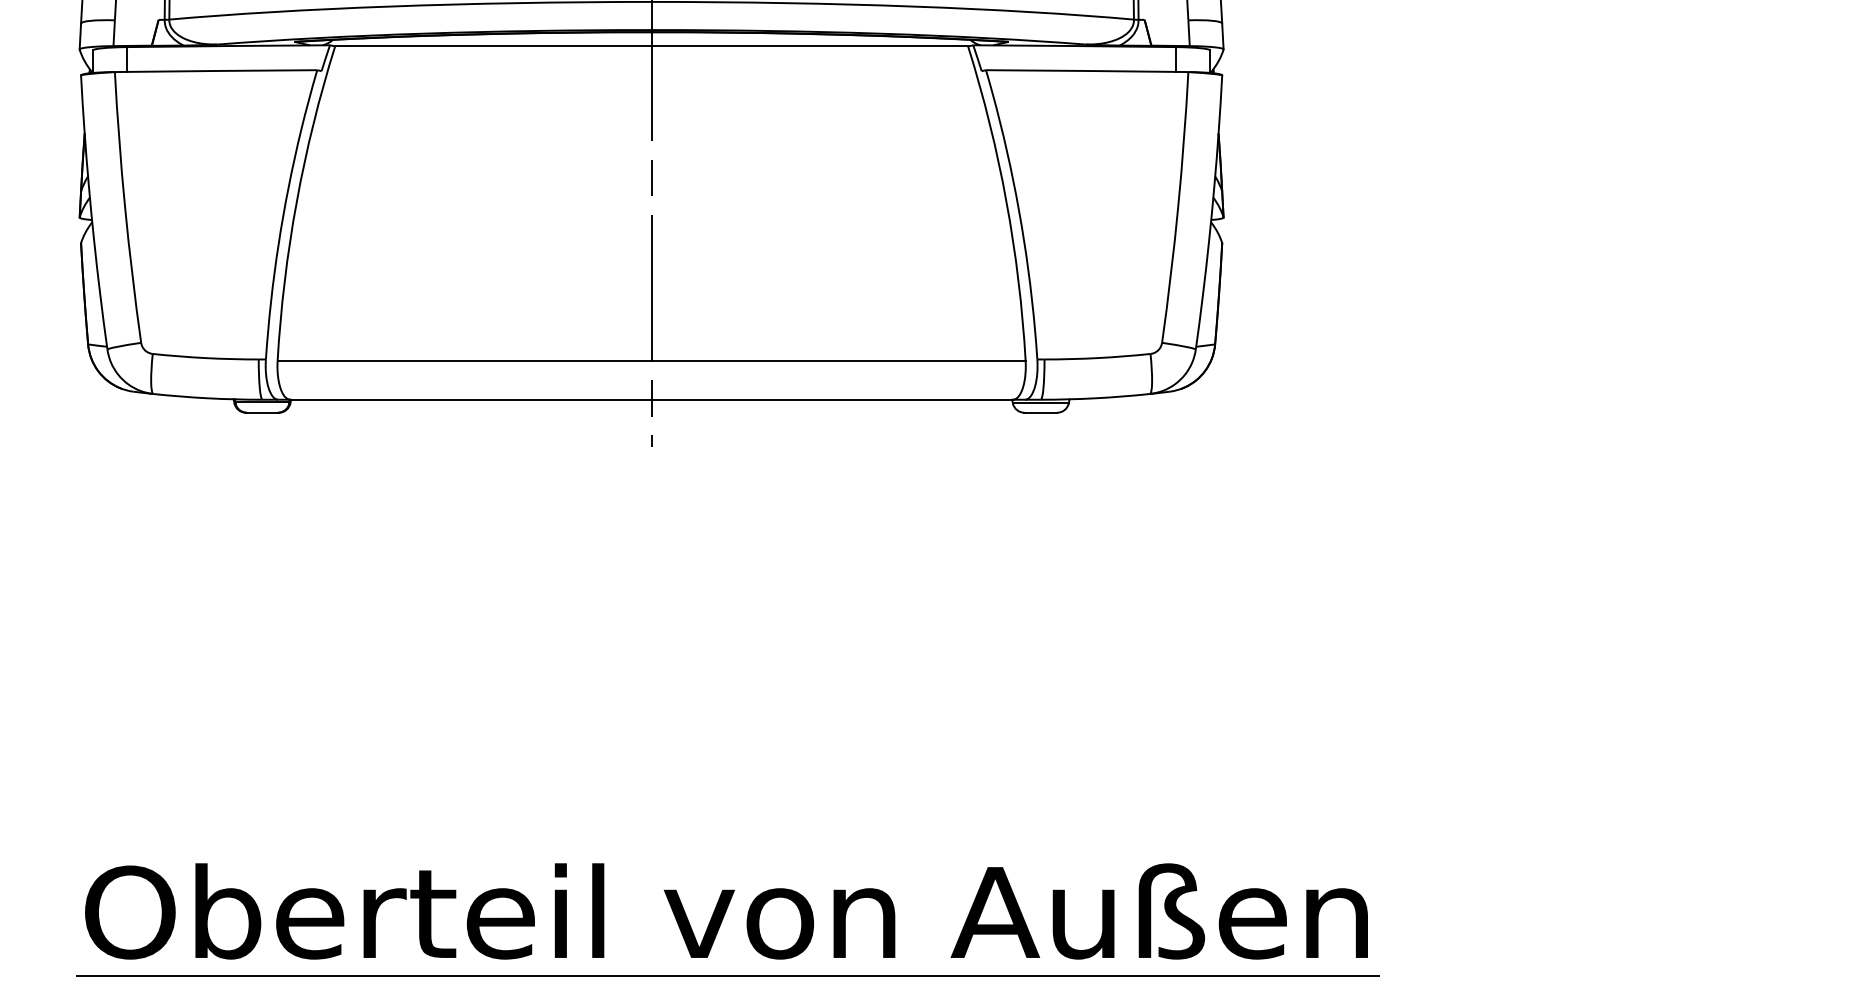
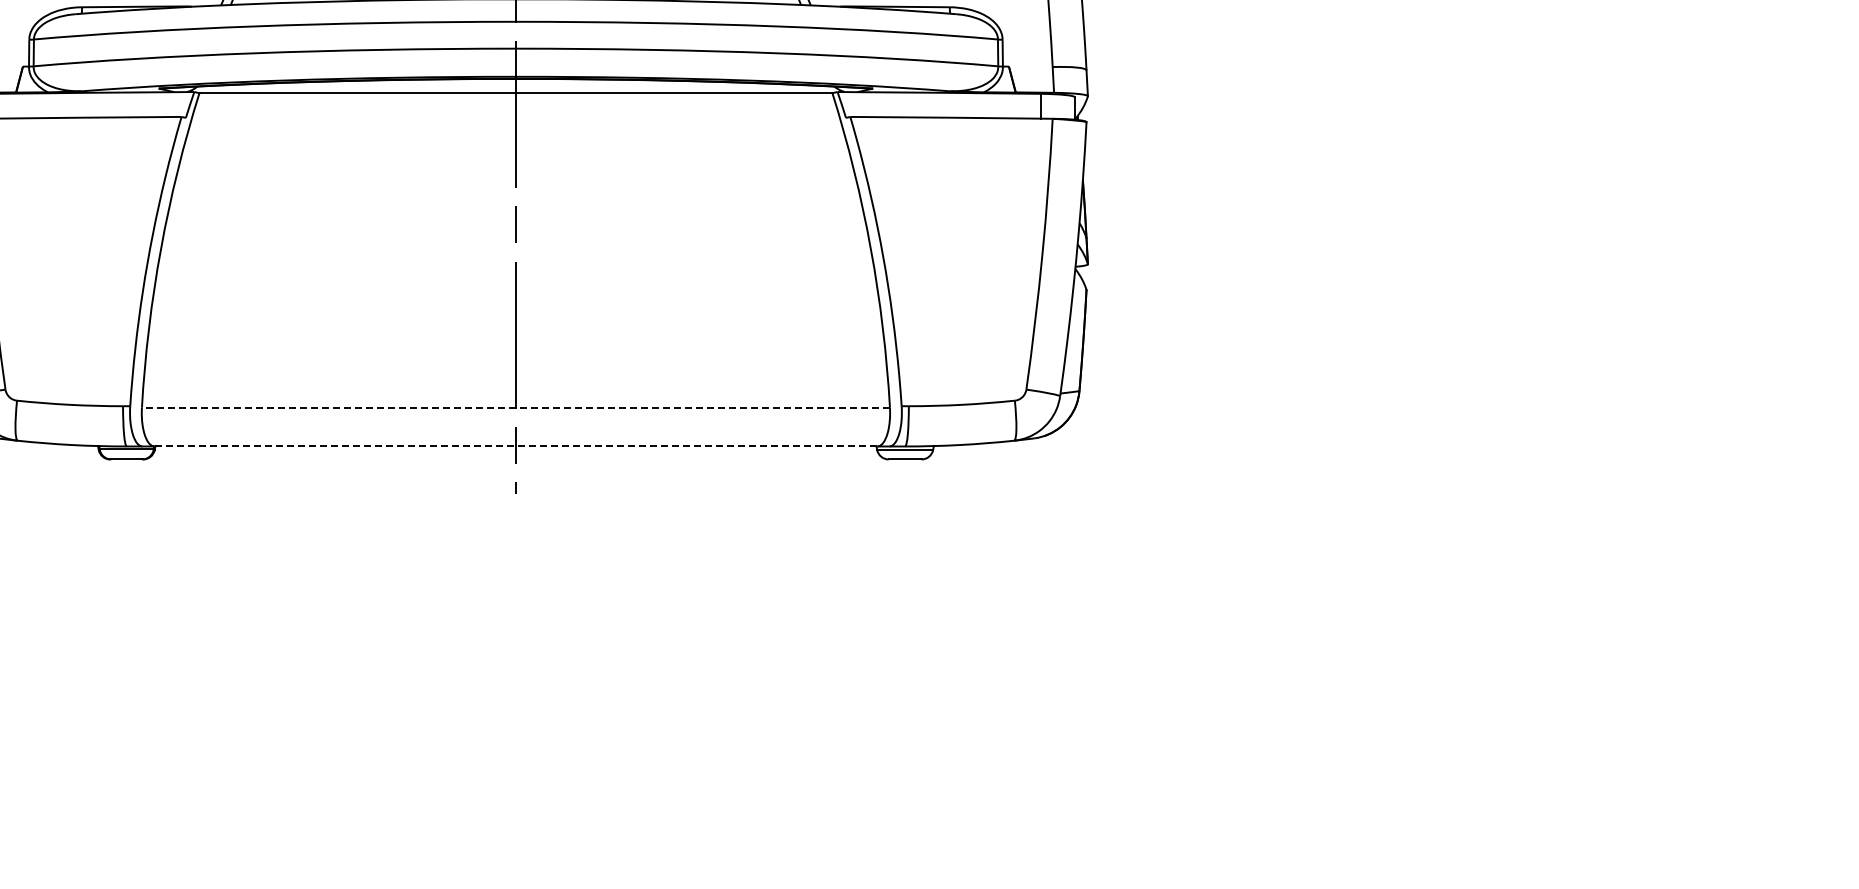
line: (651, 360) -> (515, 407), solid -> dashed
line: (652, 399) -> (516, 446), solid -> dashed

